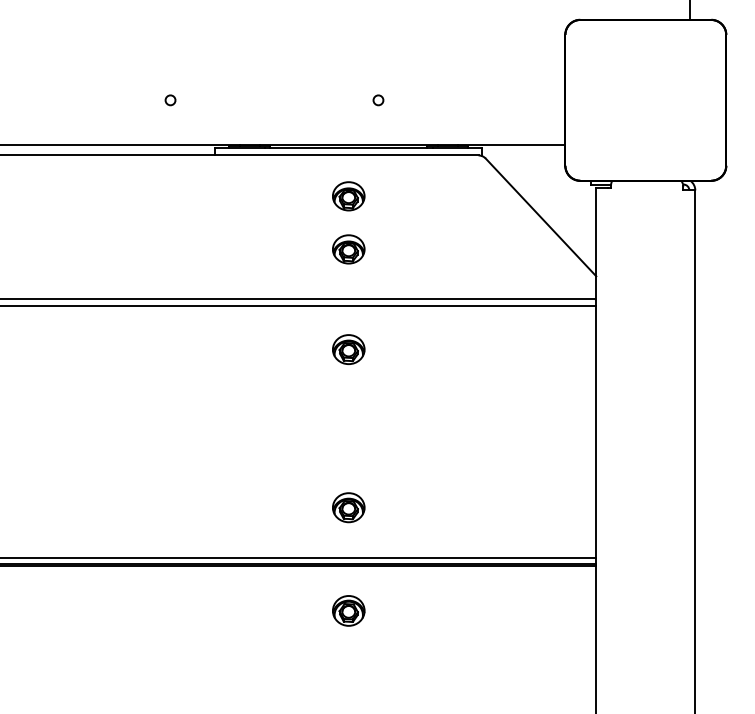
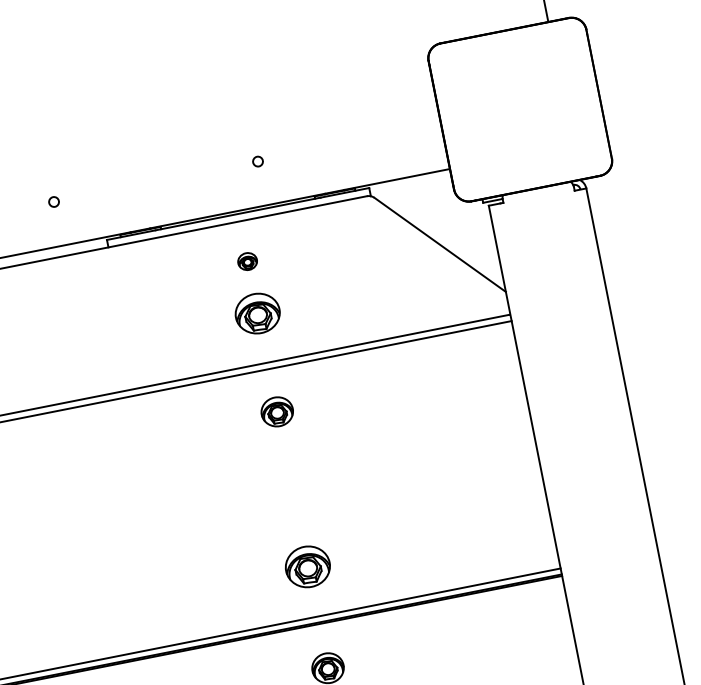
part: (348, 196) -> (247, 261), size x0.6
part: (348, 249) -> (257, 313), size x1.4
part: (348, 507) -> (307, 566), size x1.4

